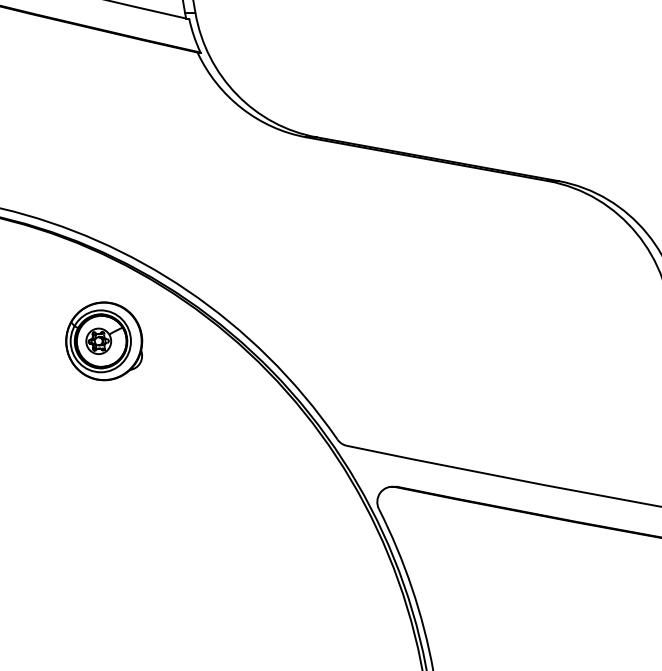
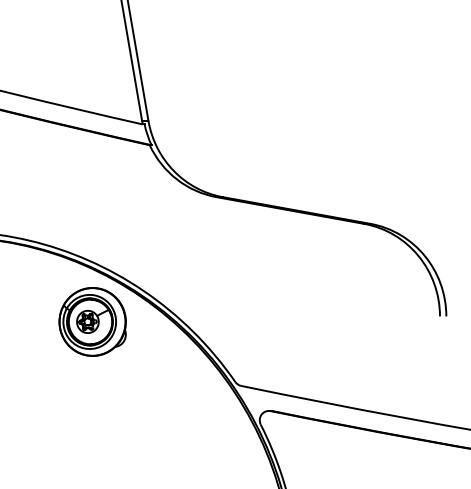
part: (103, 340) -> (92, 321), size x1.43

